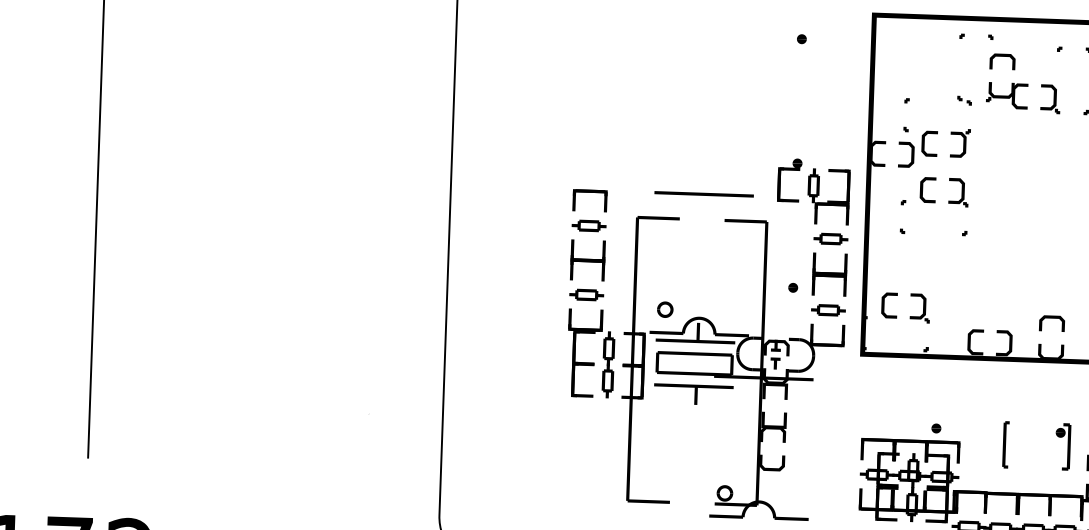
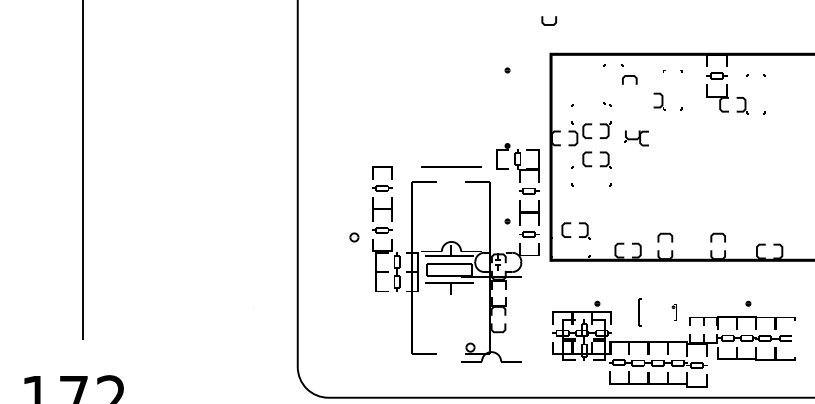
part: (1007, 95) -> (636, 138), moved
part: (665, 309) -> (354, 237), moved
part: (1062, 447) -> (674, 312), size x0.6

